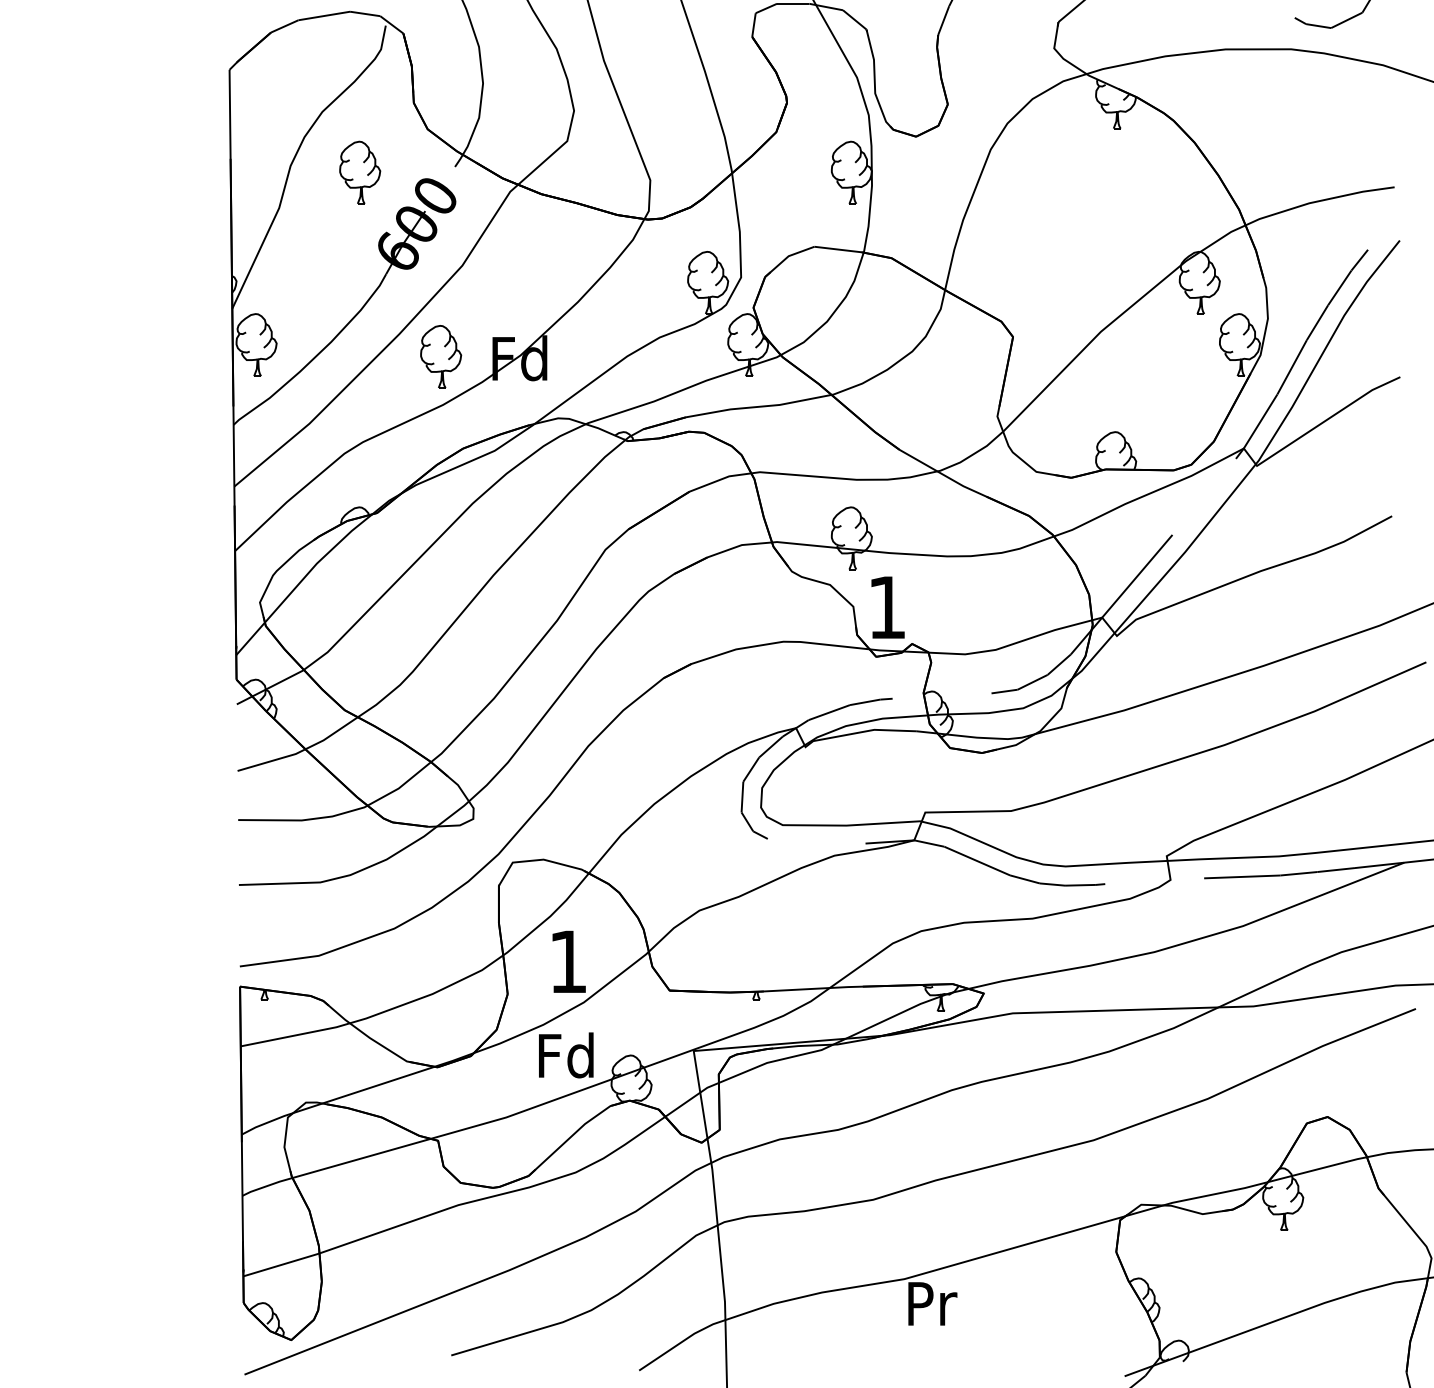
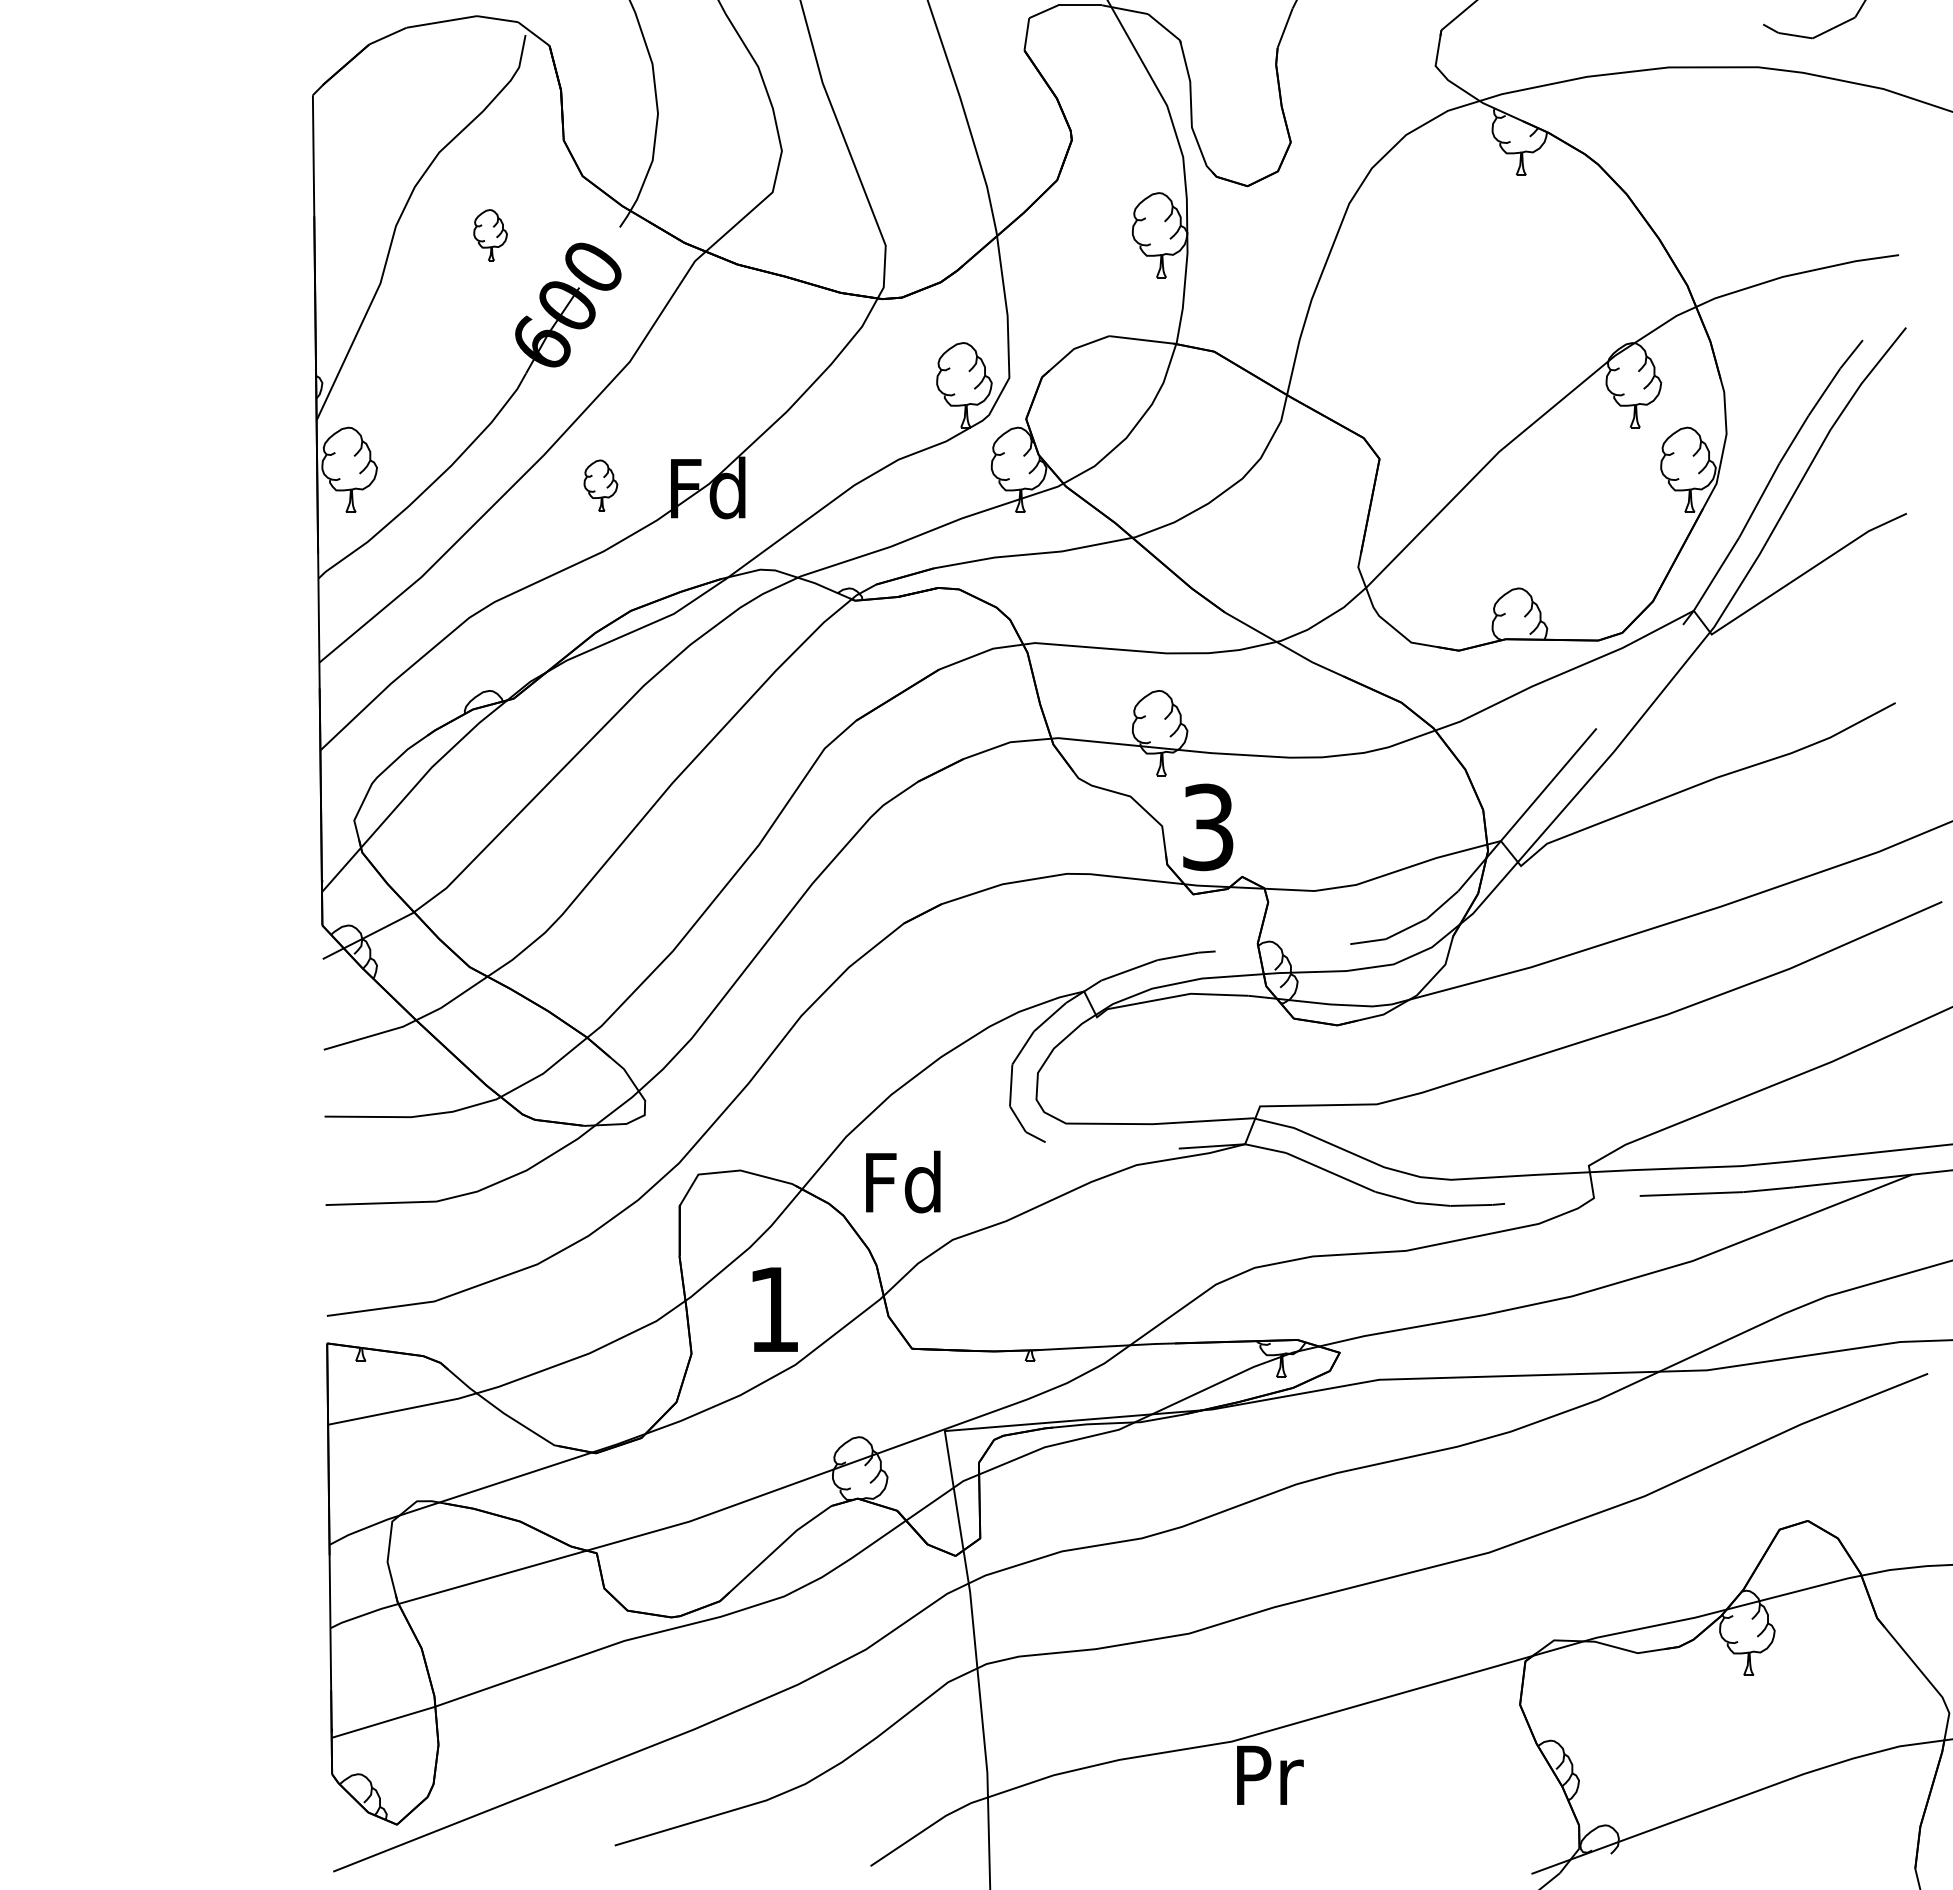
part: (360, 172) -> (490, 235), size x0.6
part: (440, 356) -> (600, 485), size x0.6
text: (887, 607) -> (1208, 827), 1 -> 3
text: (566, 1055) -> (903, 1181), moved

